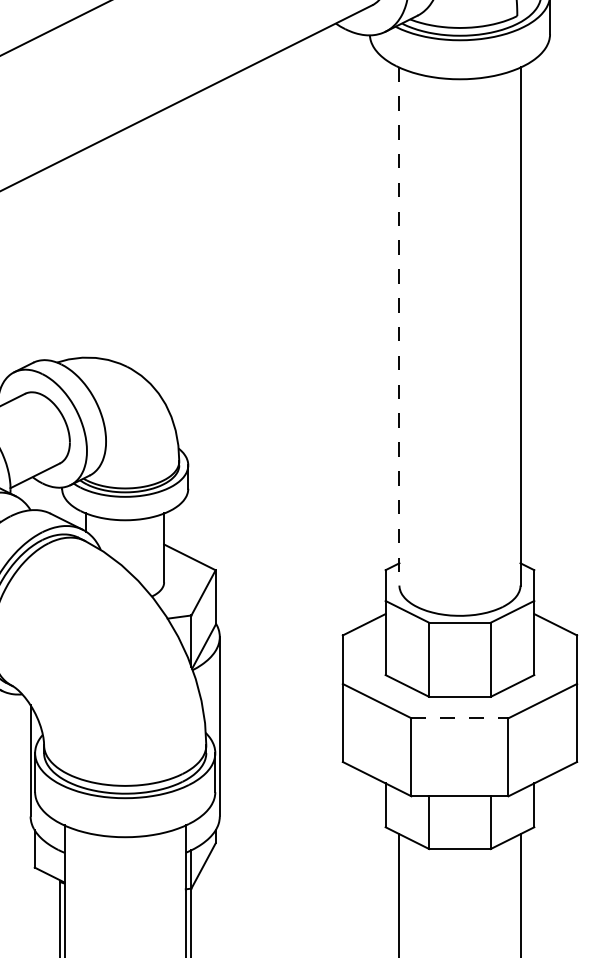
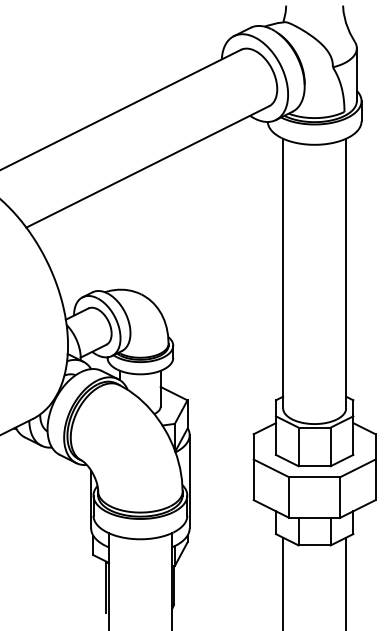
line: (400, 326) -> (283, 273), dashed -> solid
line: (461, 718) -> (315, 477), dashed -> solid

